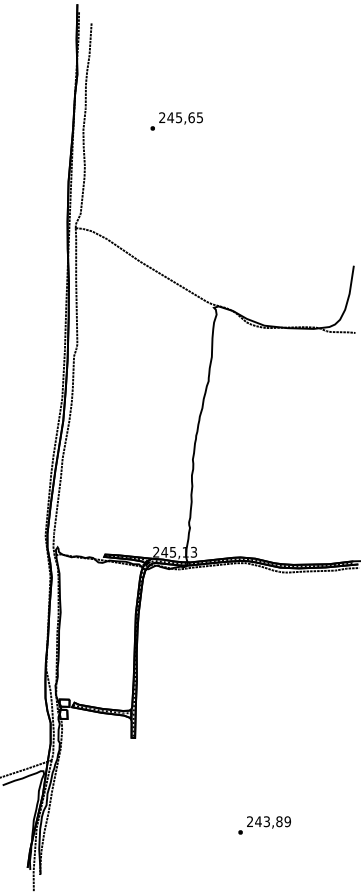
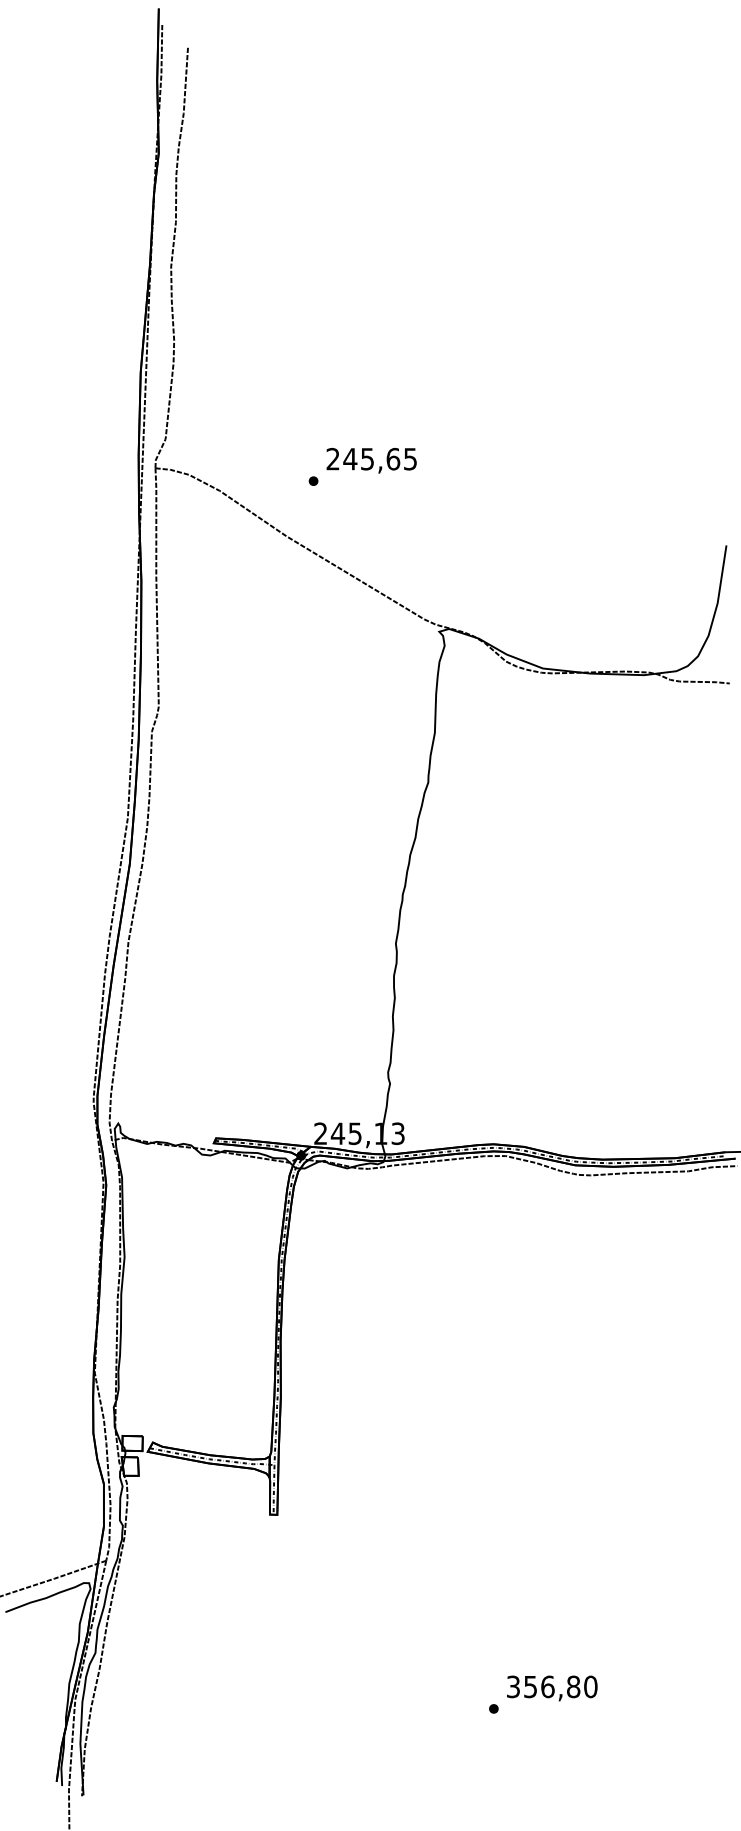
text: (176, 121) -> (362, 466), moved
text: (268, 821) -> (551, 1686), 243,89 -> 356,80

